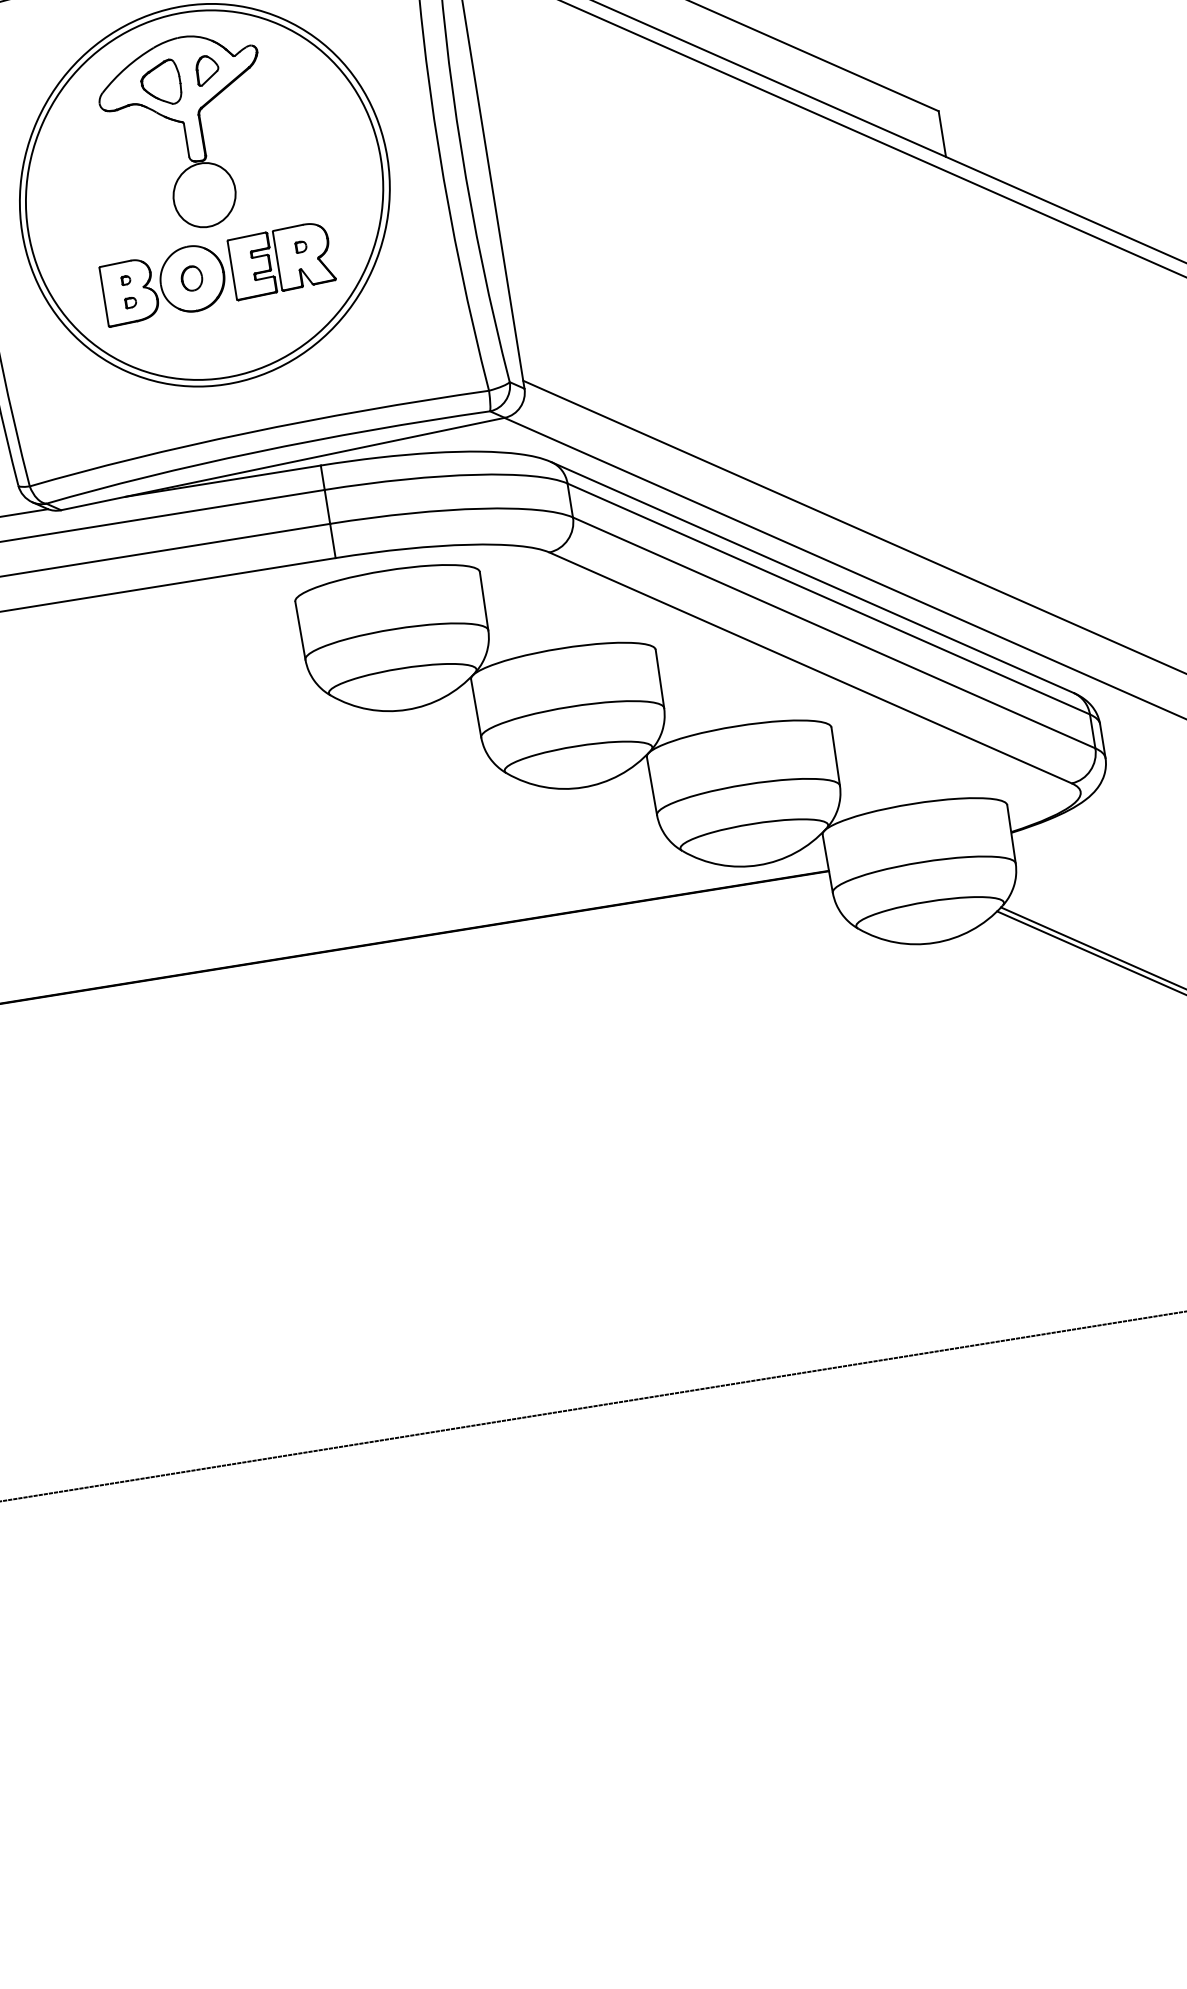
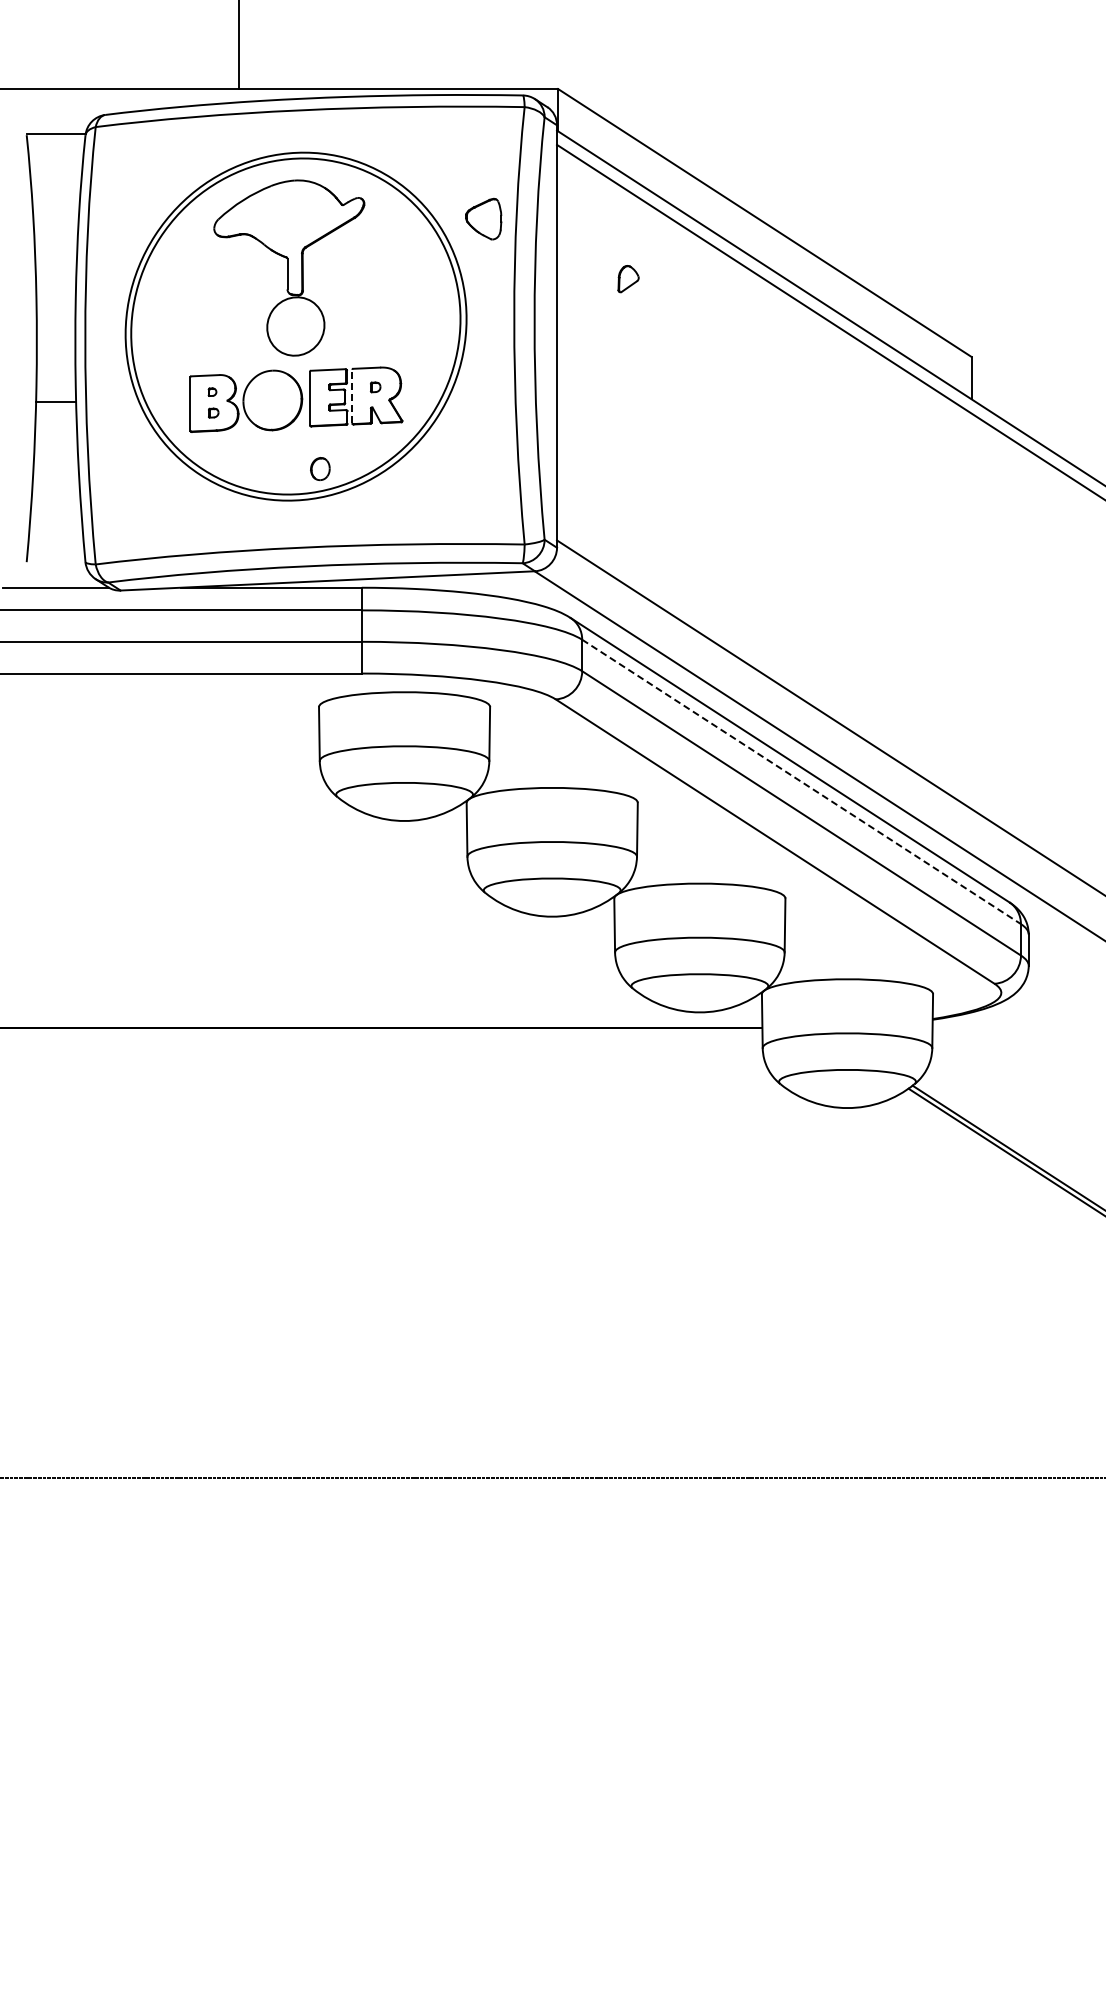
part: (207, 70) -> (628, 279), moved
part: (160, 82) -> (483, 218), moved
line: (277, 260) -> (352, 396), solid -> dashed
part: (191, 277) -> (320, 468), moved
line: (828, 599) -> (801, 782), solid -> dashed

